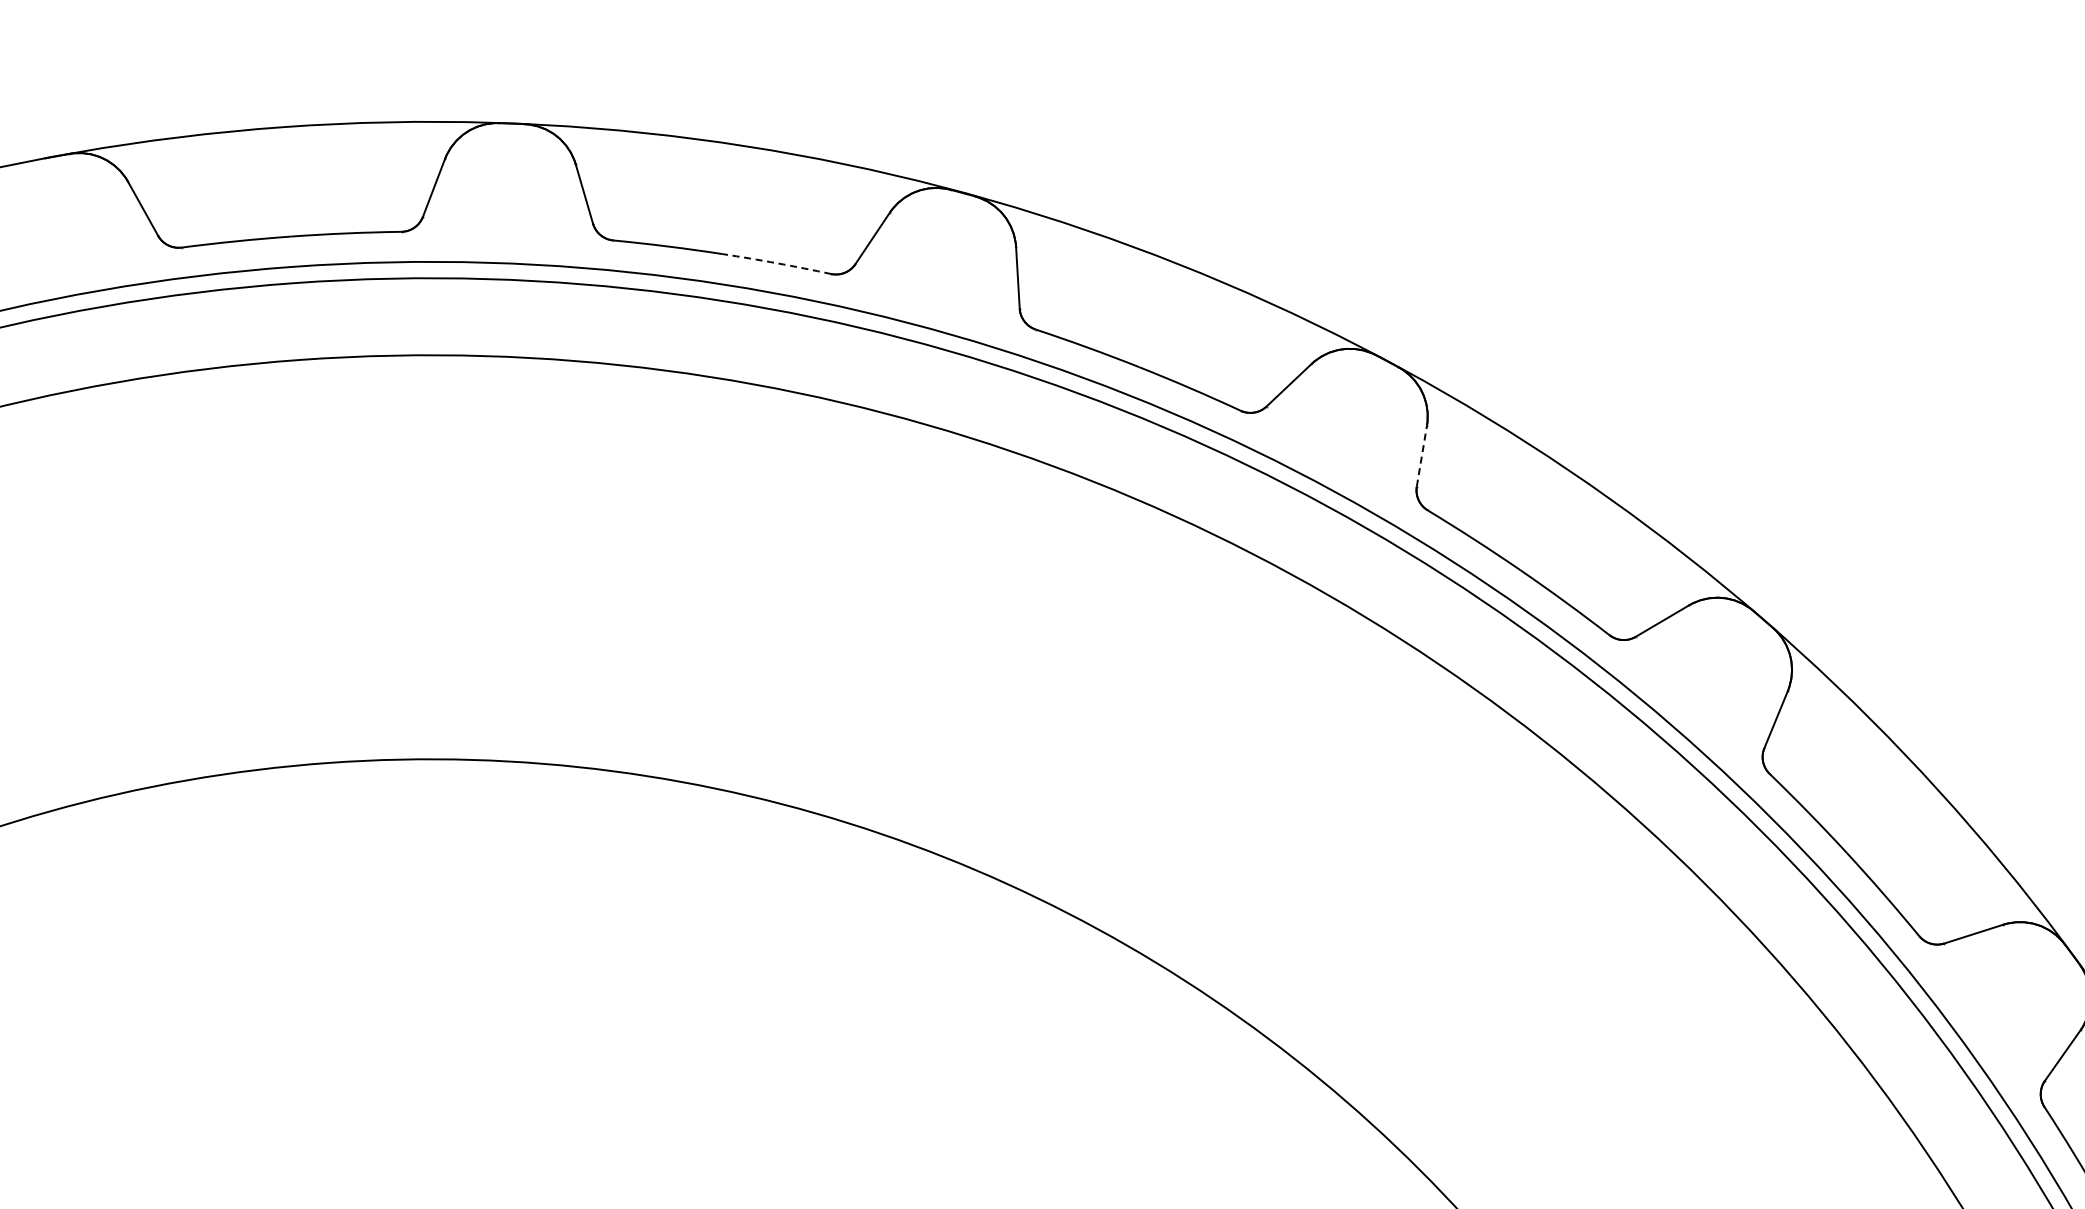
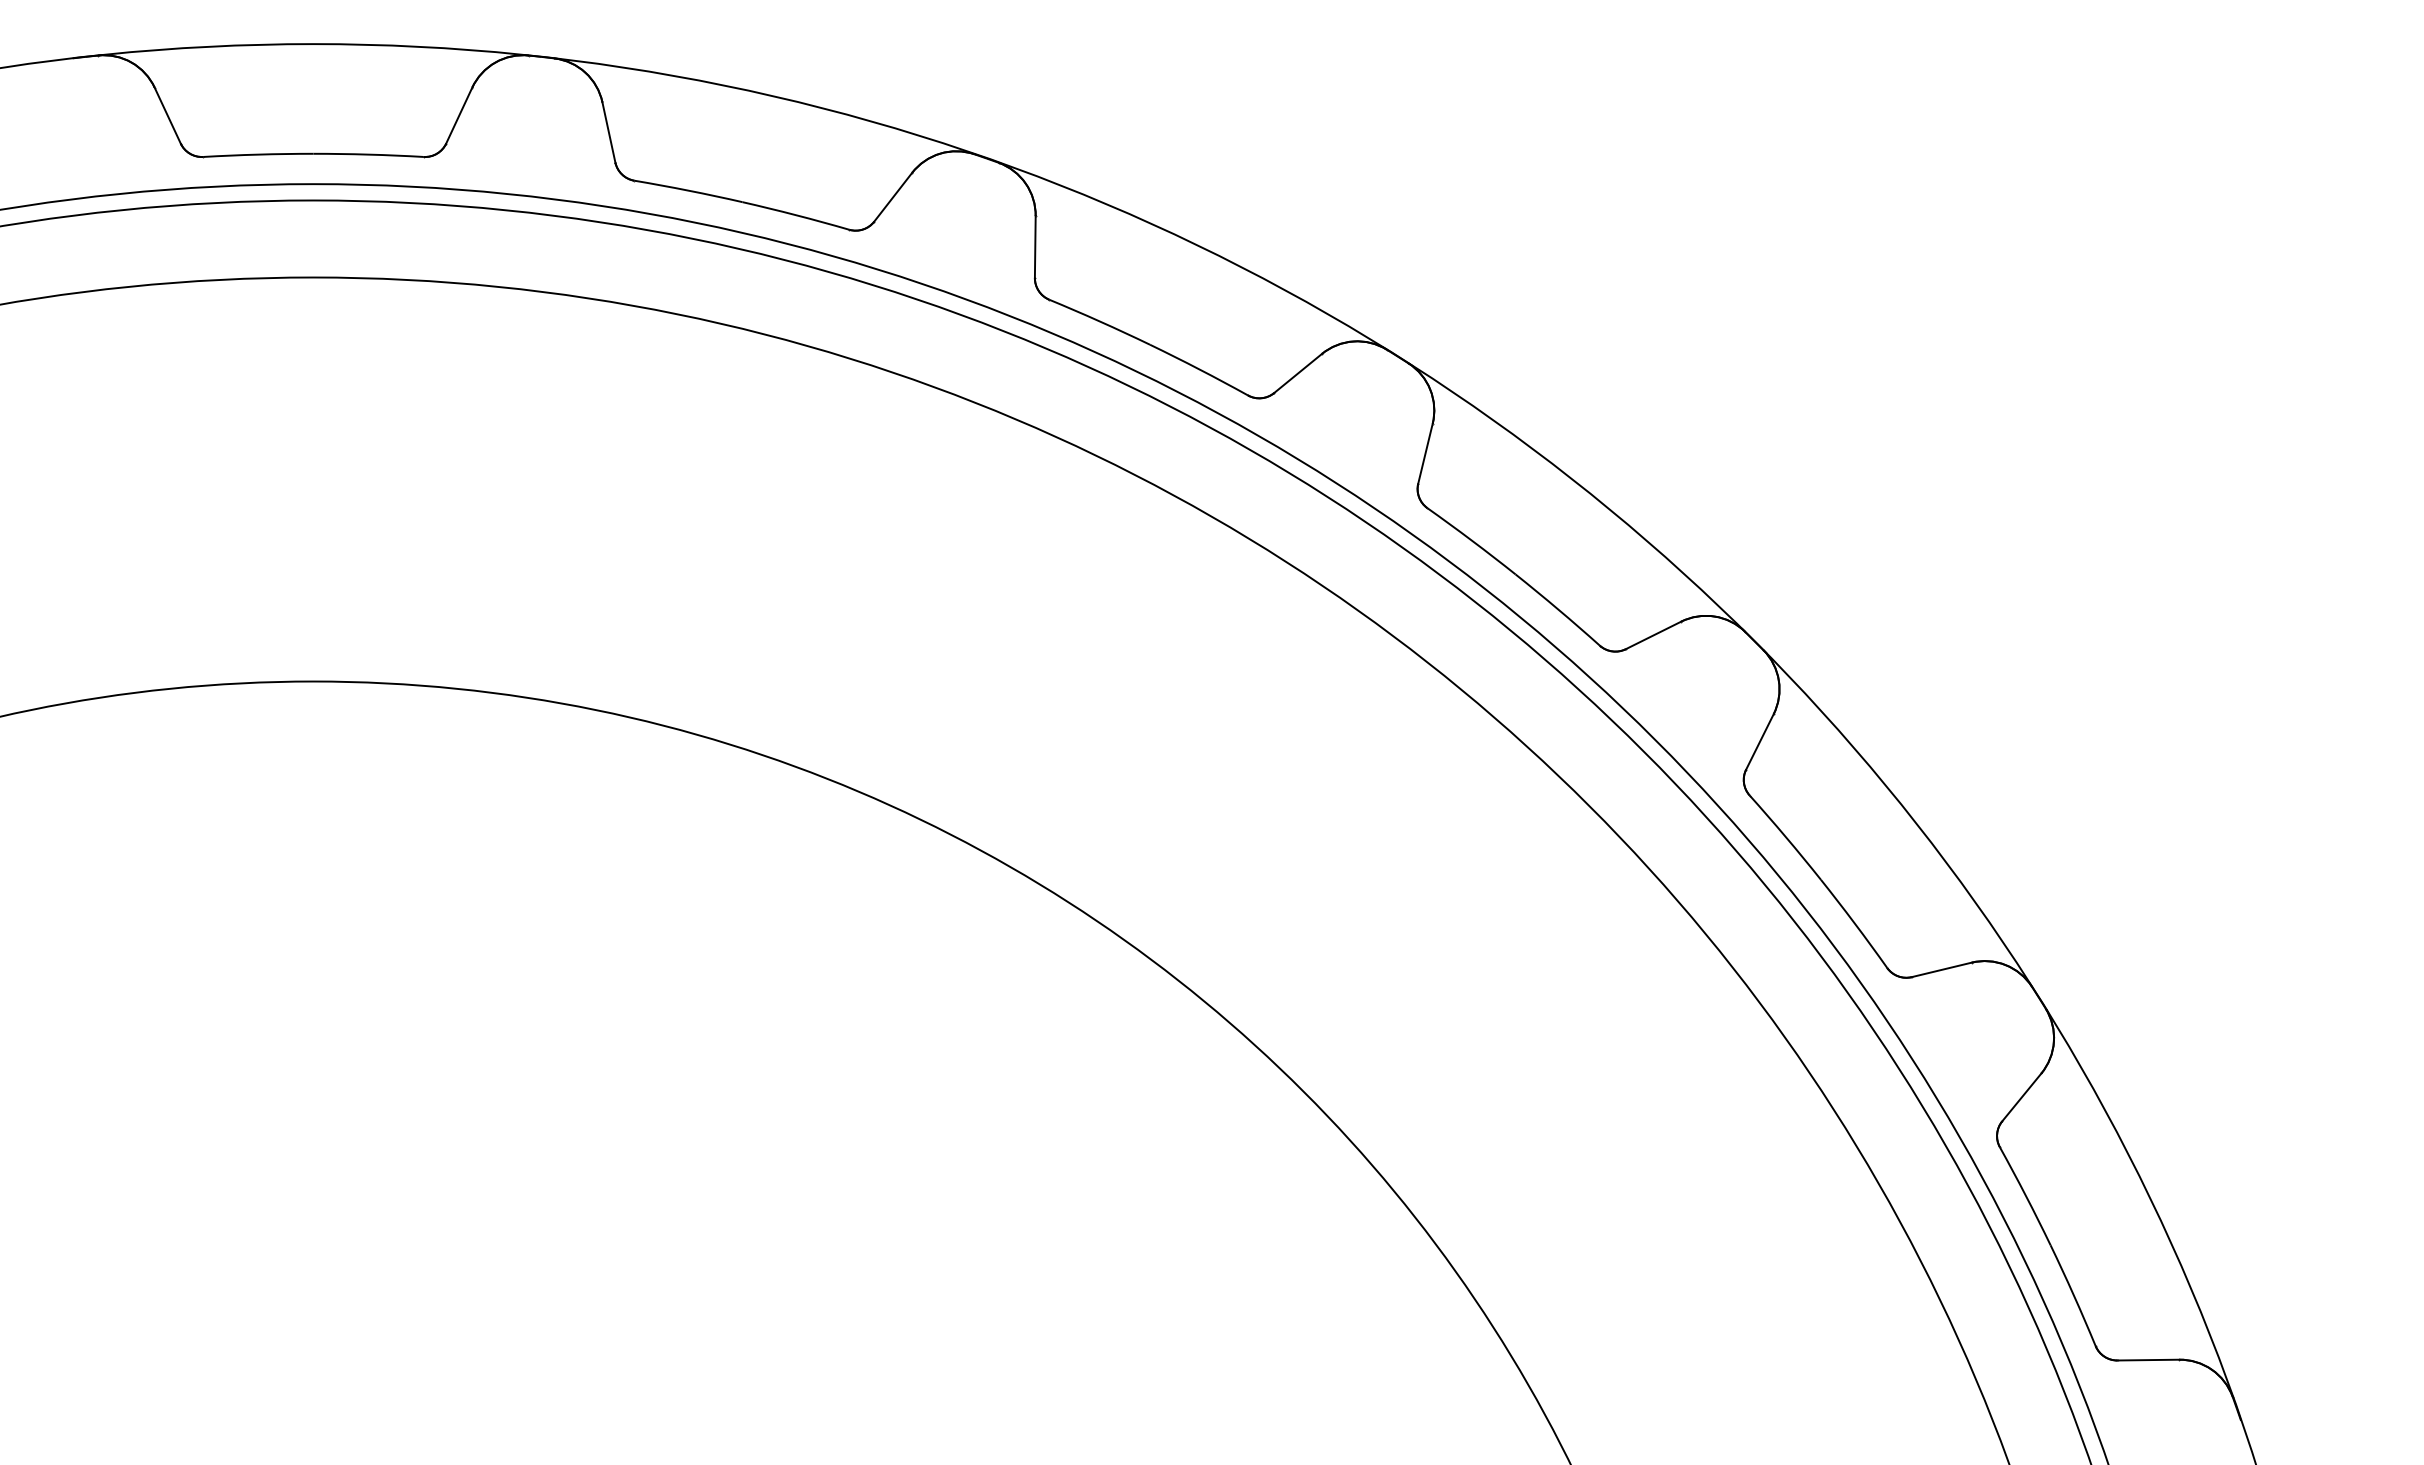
arc: (777, 263) -> (796, 215), dashed -> solid
line: (1421, 455) -> (1425, 453), dashed -> solid

